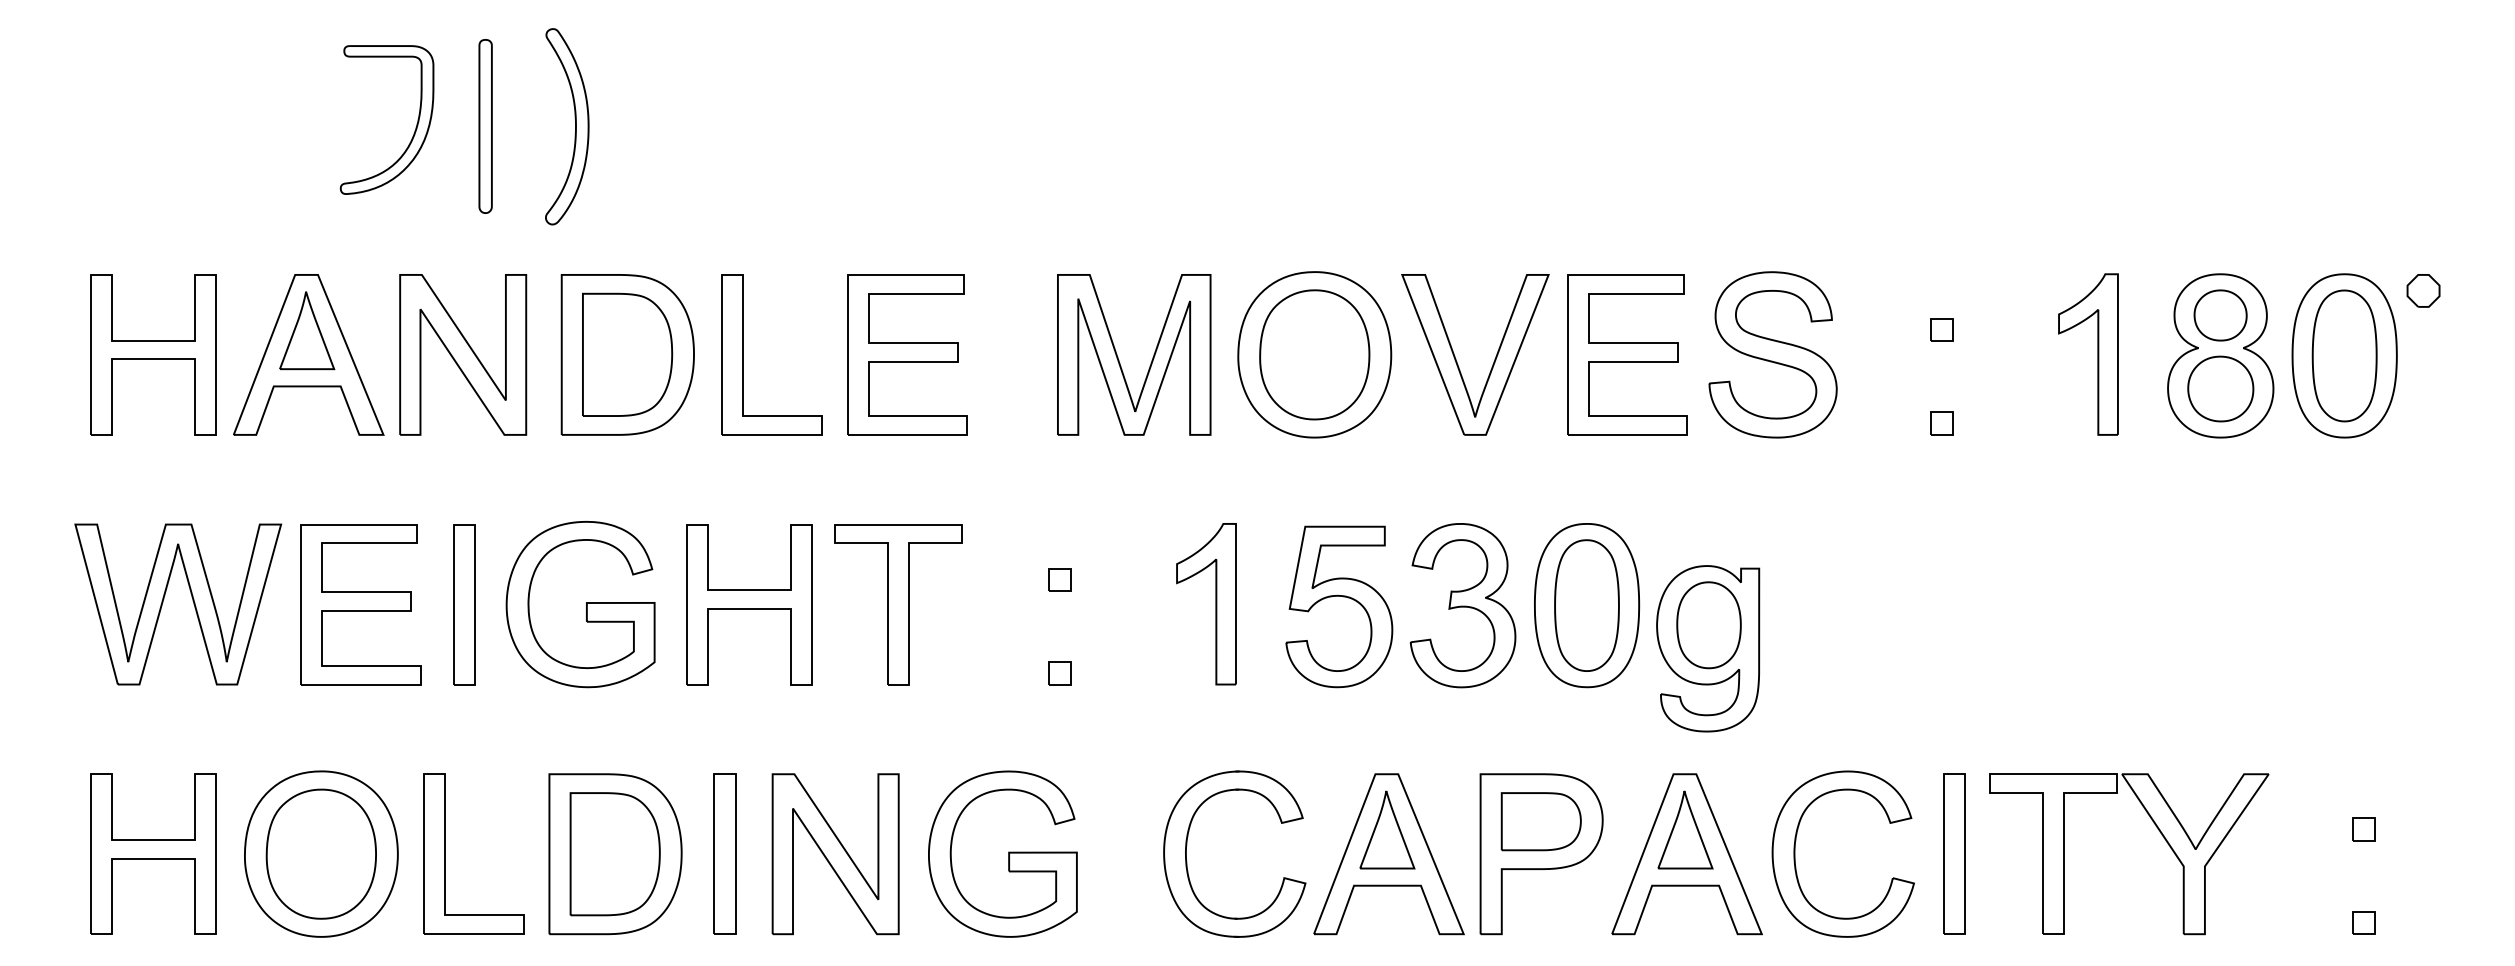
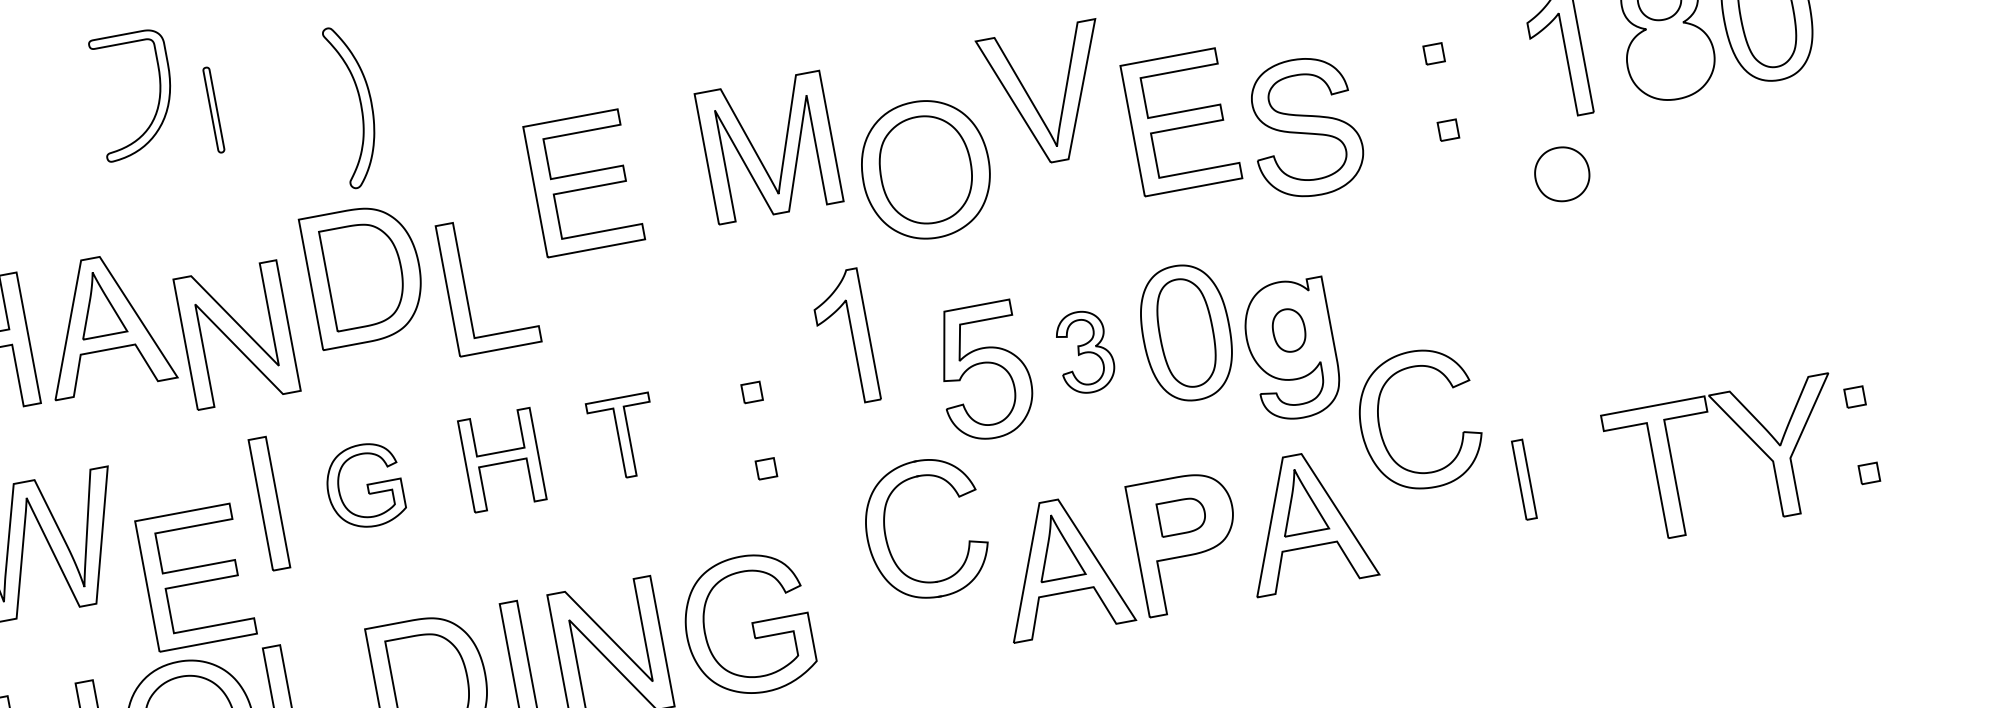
part: (485, 126) -> (213, 110), size x0.6
part: (575, 126) -> (360, 104), moved
part: (415, 127) -> (158, 96), moved
part: (463, 354) -> (237, 334), moved
part: (743, 354) -> (465, 287), moved
part: (907, 354) -> (584, 182), moved
part: (1772, 354) -> (1304, 127), moved
part: (1119, 360) -> (757, 154), moved
part: (1457, 361) -> (1034, 103), moved
part: (2220, 388) -> (1561, 173), moved
part: (360, 604) -> (195, 577), moved
part: (580, 604) -> (364, 485), size x0.6
part: (749, 604) -> (502, 460), size x0.7
part: (898, 604) -> (624, 437), size x0.6
part: (1215, 604) -> (852, 337), moved
part: (1462, 605) -> (1084, 351), size x0.6
part: (1708, 625) -> (1288, 330), size x0.6
part: (1540, 821) -> (1181, 516), size x0.7
part: (2159, 832) -> (1748, 437), moved
part: (1187, 845) -> (885, 529), moved
part: (1795, 853) -> (1380, 426), moved
part: (1954, 853) -> (1524, 479), size x0.6

